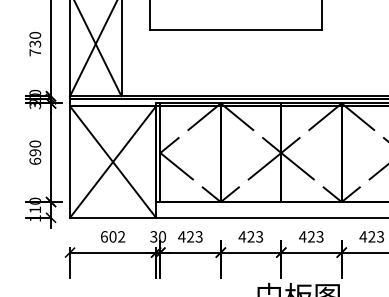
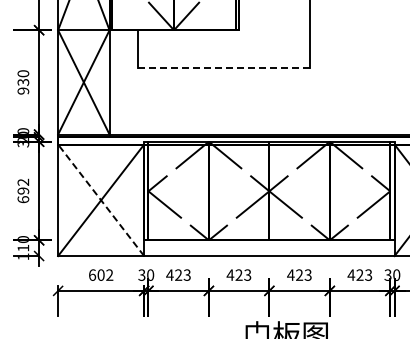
line: (236, 30) -> (224, 68), solid -> dashed
text: (35, 52) -> (23, 90), 730 -> 930
text: (35, 143) -> (23, 181), 690 -> 692
line: (112, 161) -> (100, 199), solid -> dashed

